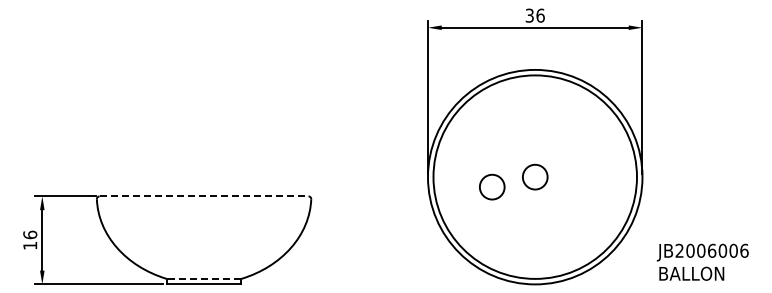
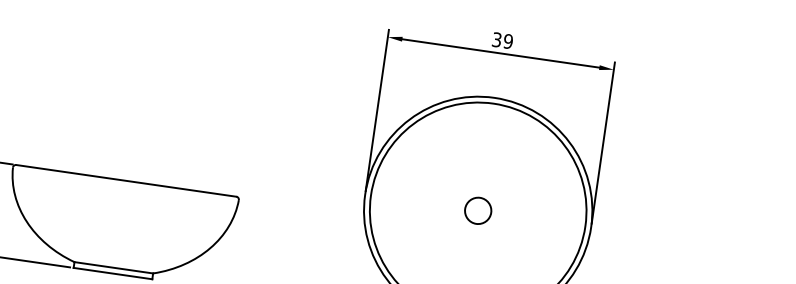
text: (540, 15) -> (508, 41), 36 -> 39
circle: (492, 186) -> (431, 214), removed
line: (204, 196) -> (126, 181), dashed -> solid
line: (203, 278) -> (113, 267), dashed -> solid

